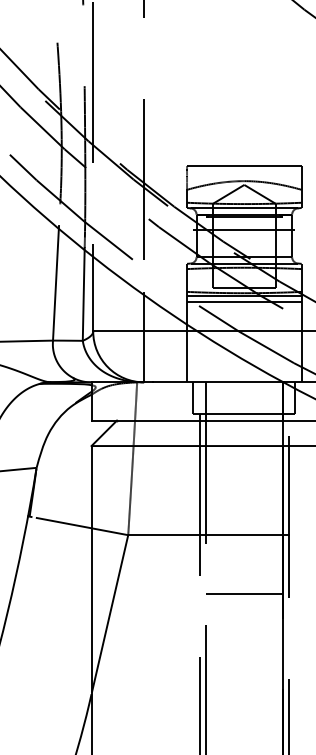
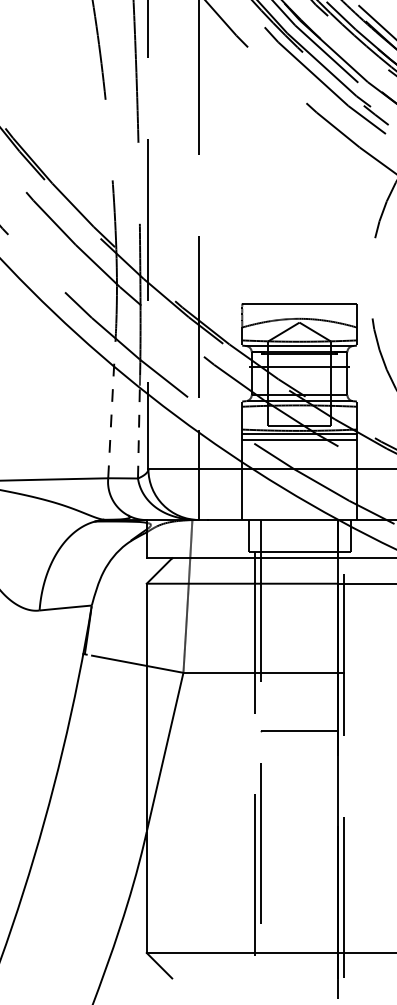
line: (56, 283) -> (111, 421), solid -> dashed
line: (83, 293) -> (138, 431), solid -> dashed

